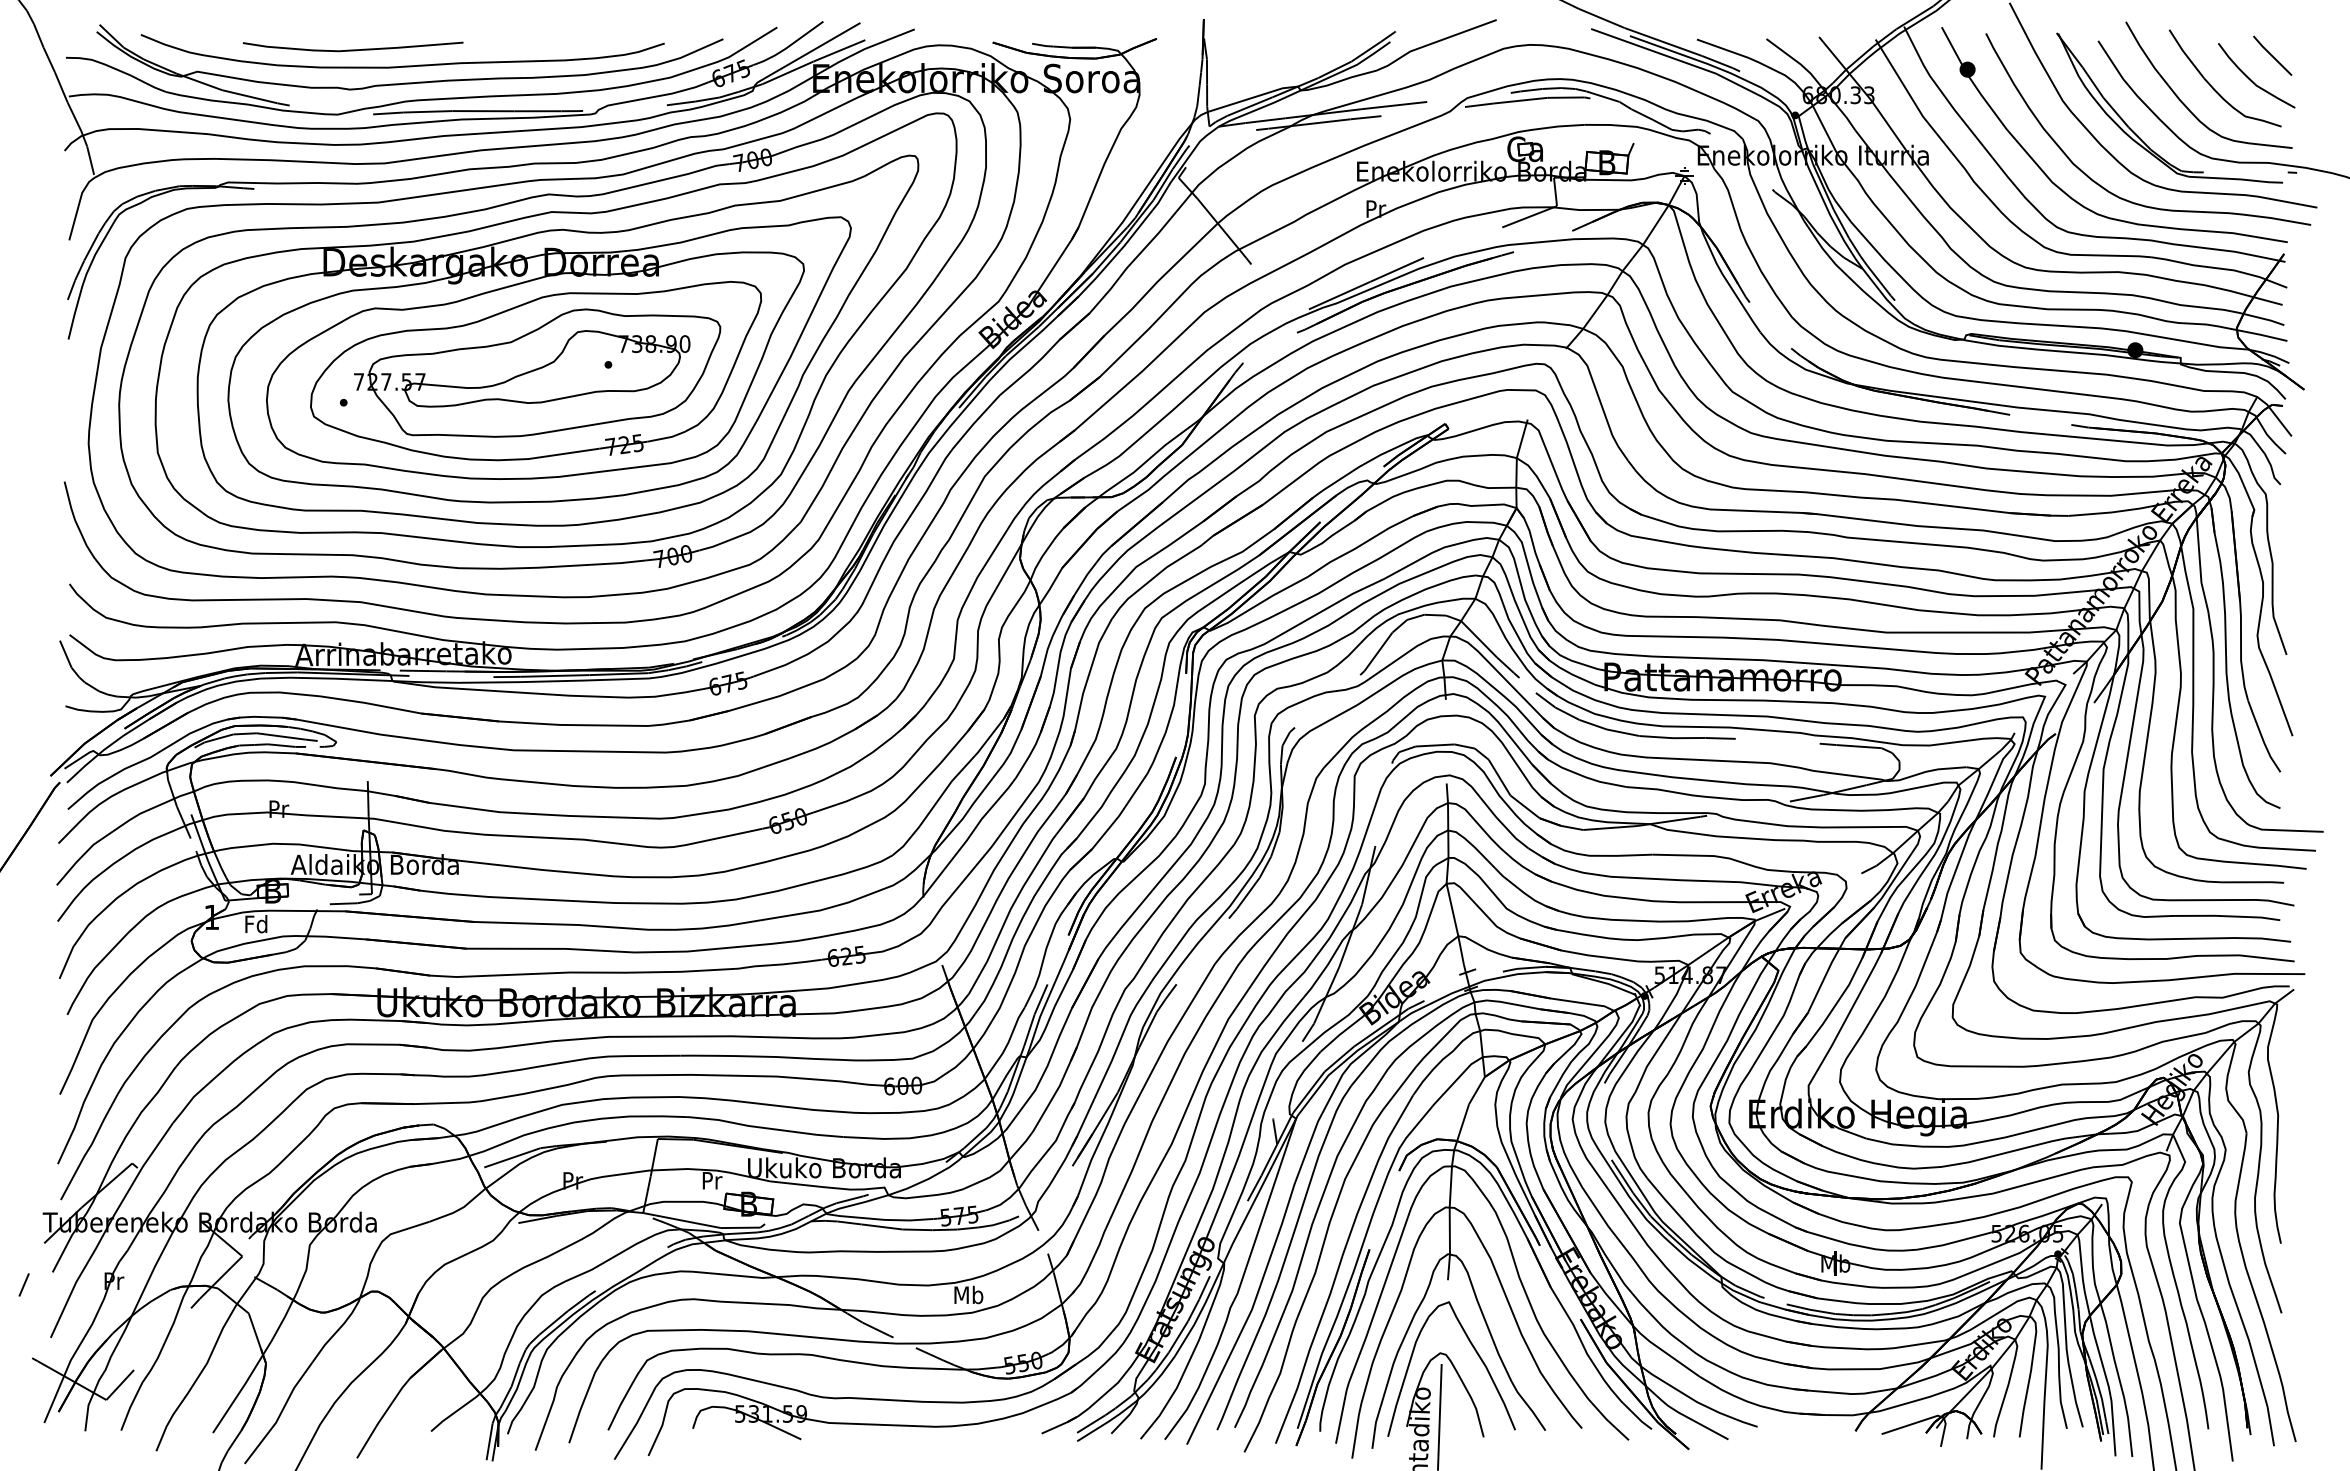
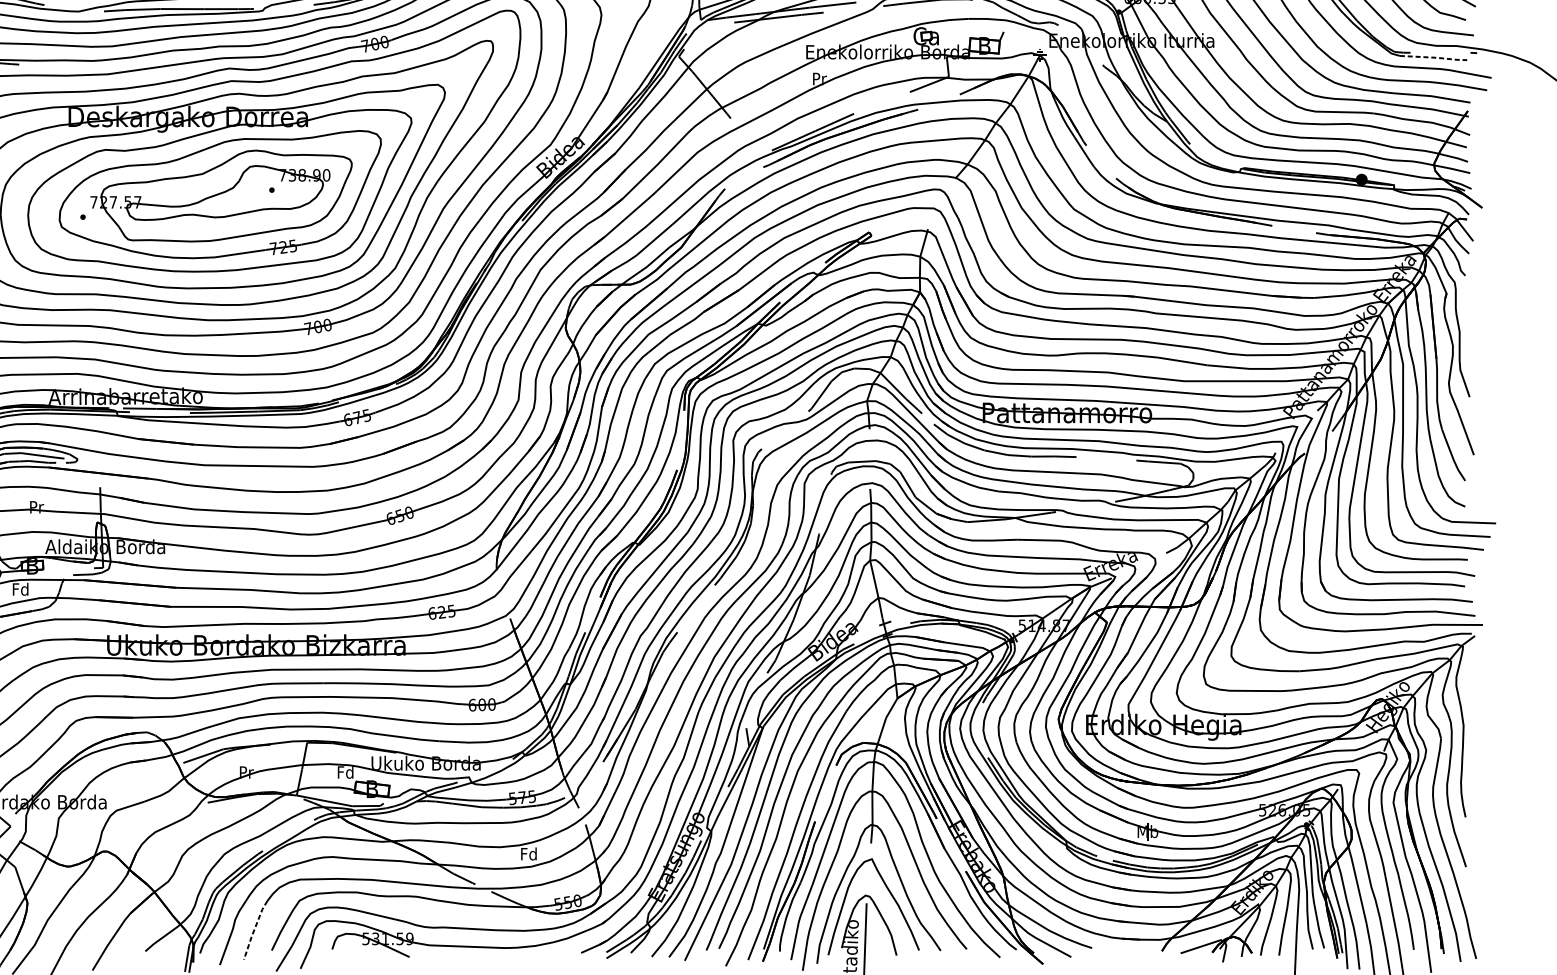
line: (2237, 179) -> (1434, 57), solid -> dashed
text: (711, 1180) -> (345, 772), Pr -> Fd
text: (968, 1294) -> (528, 853), Mb -> Fd
line: (583, 1401) -> (254, 930), solid -> dashed

